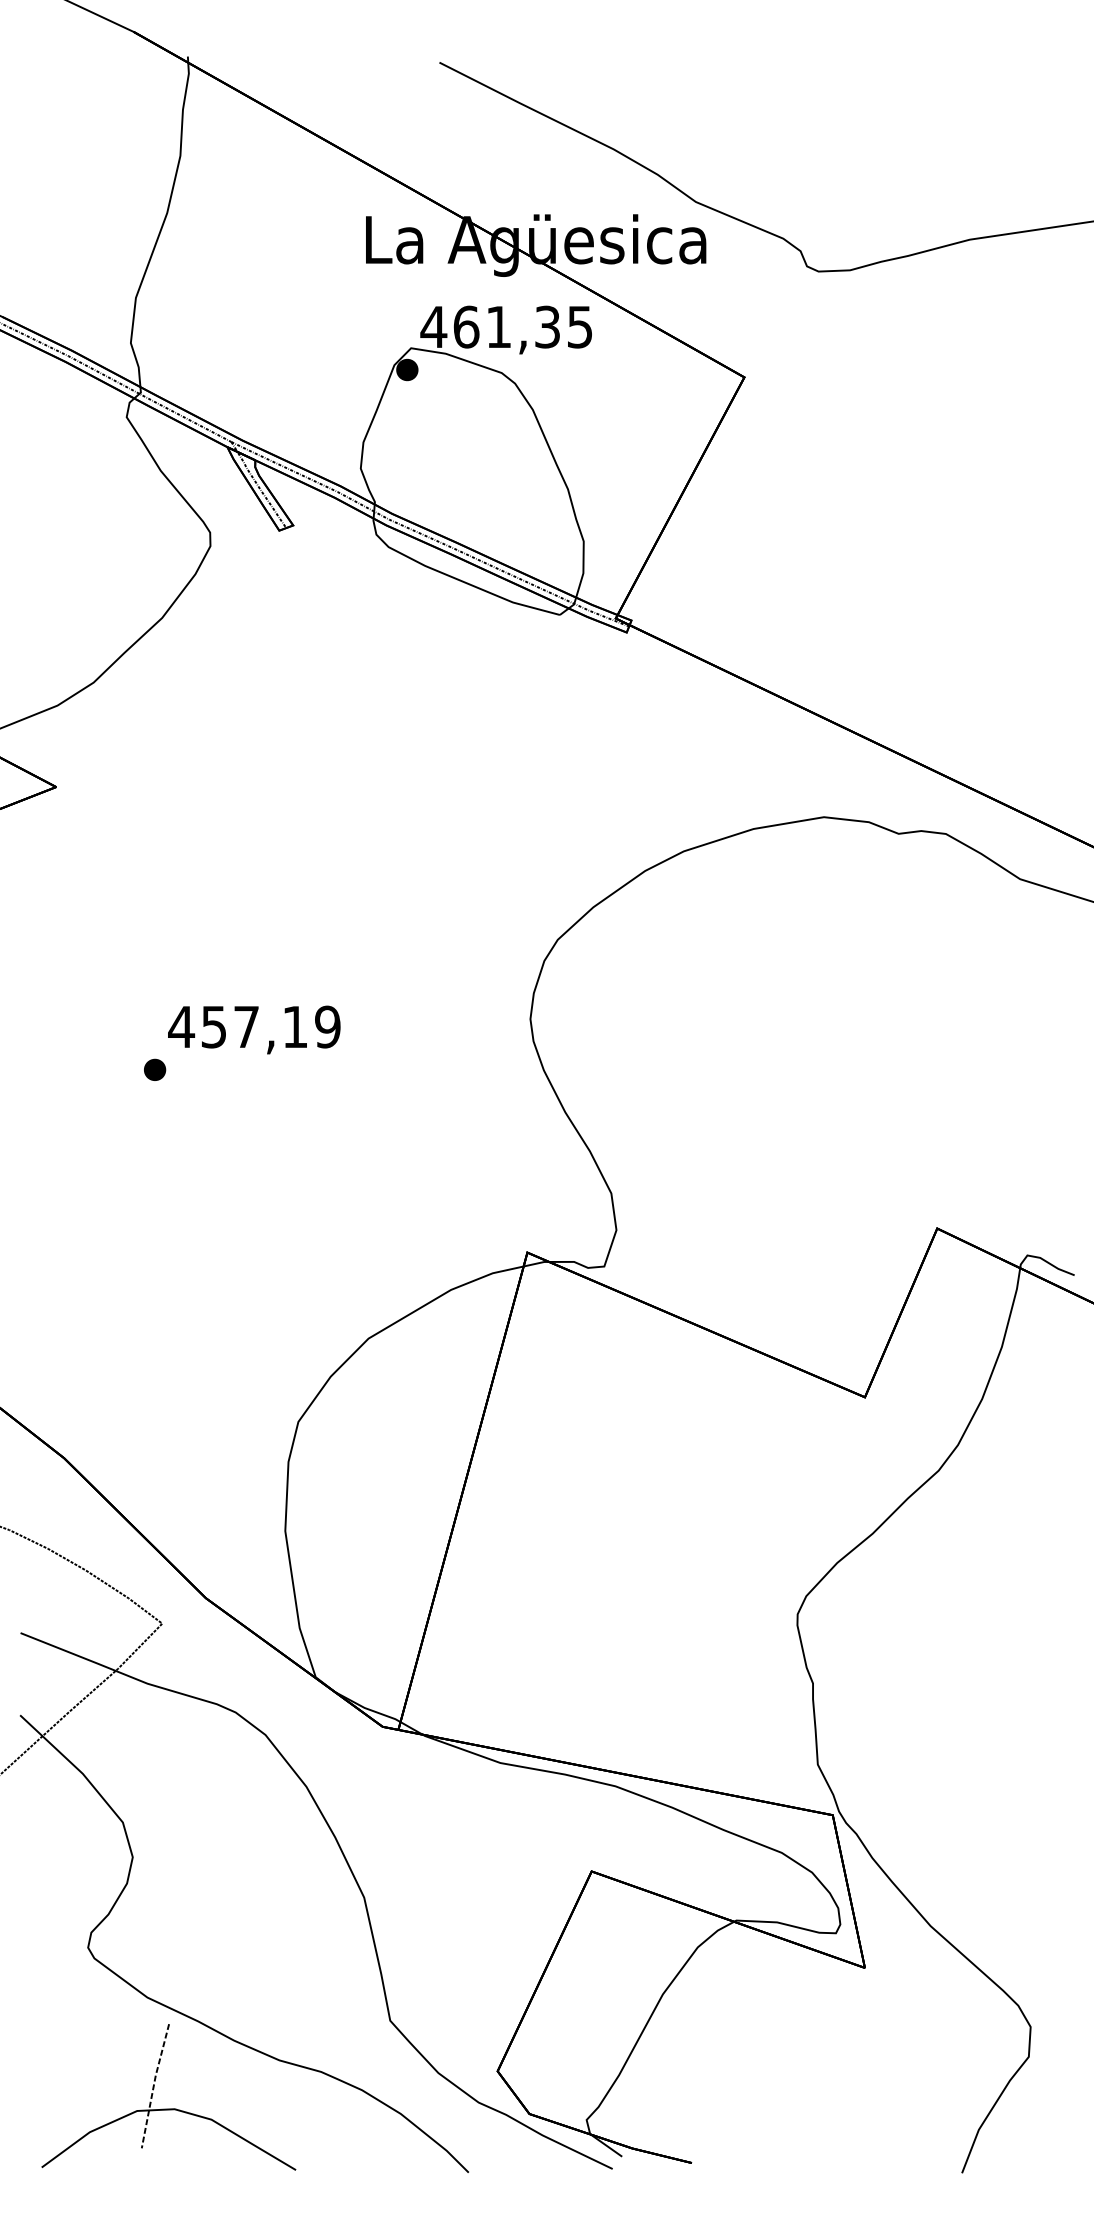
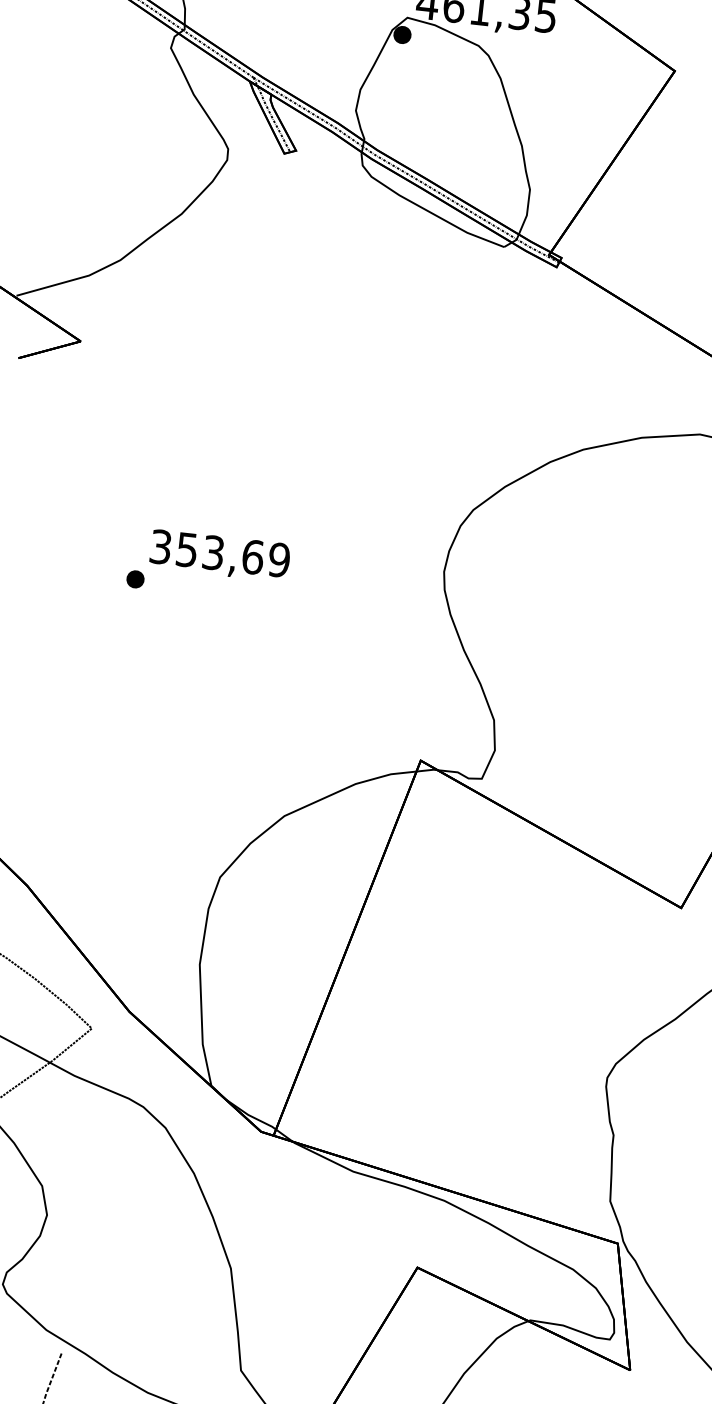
text: (238, 1026) -> (207, 551), 457,19 -> 353,69

